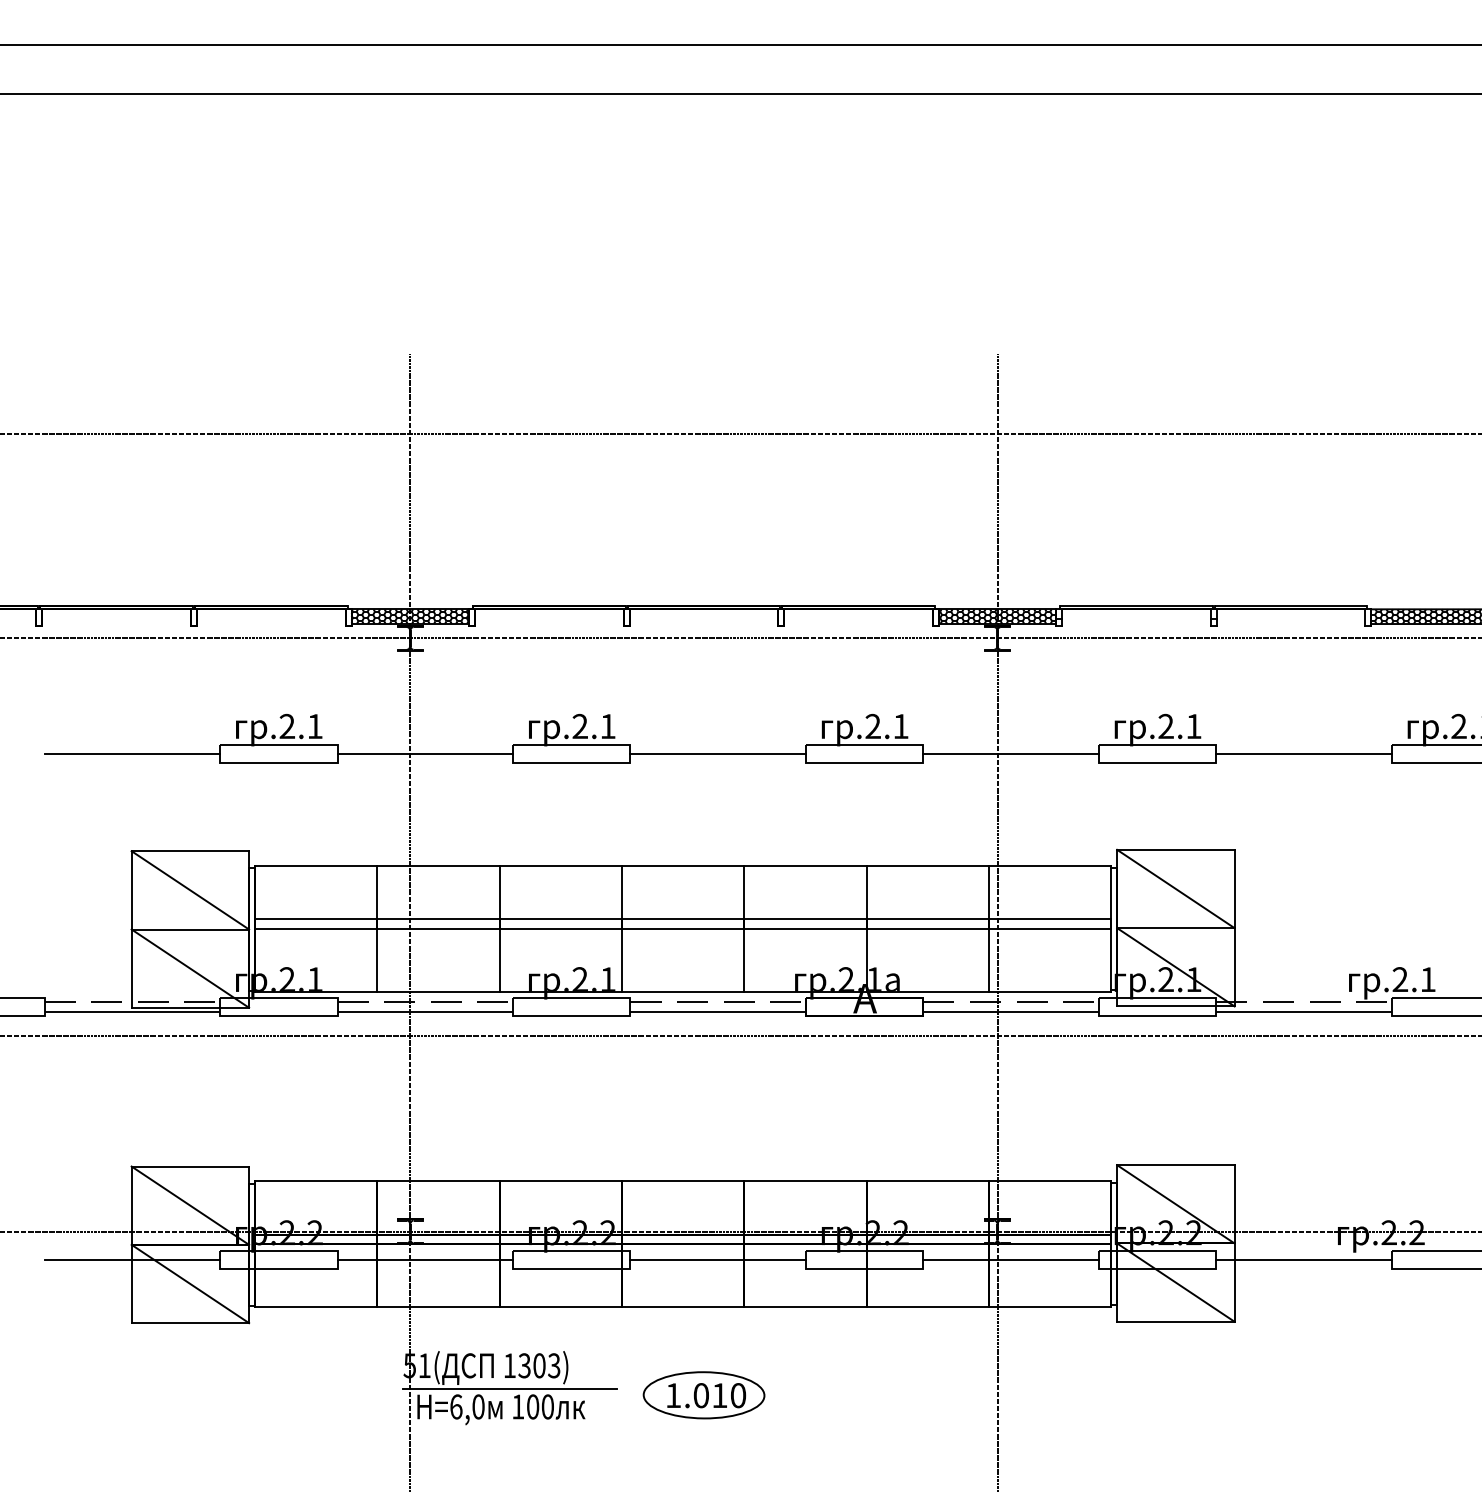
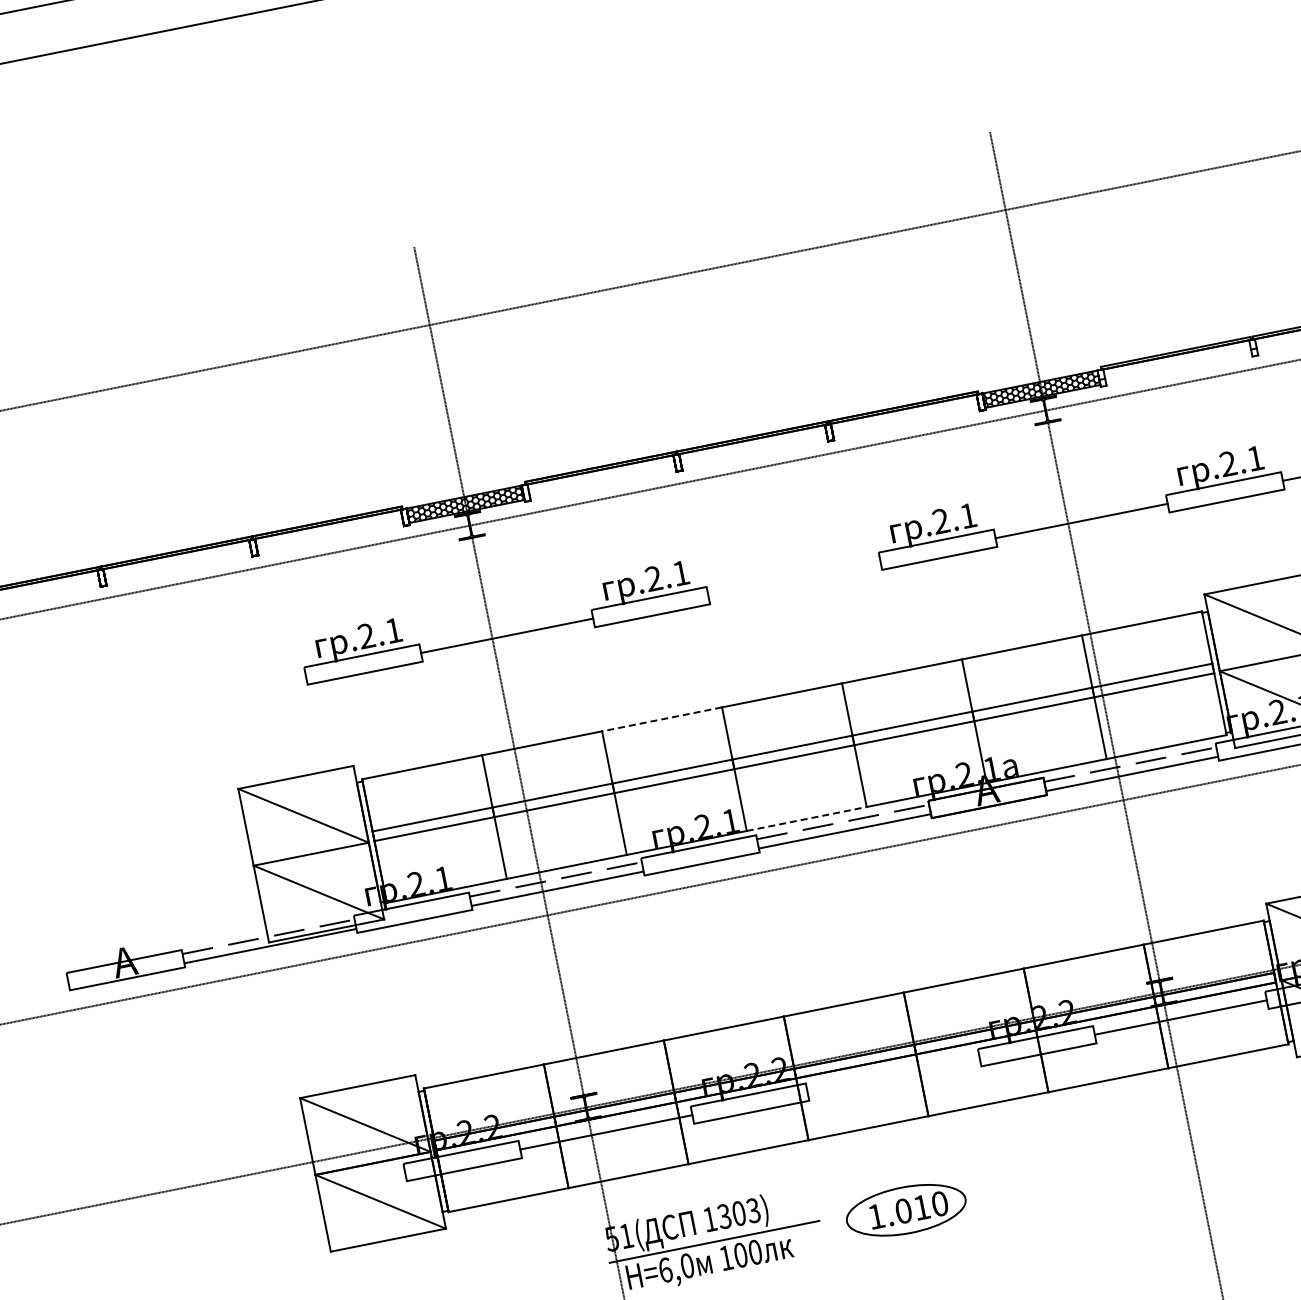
line: (132, 753) -> (220, 692), removed
line: (717, 753) -> (793, 578), removed
line: (560, 866) -> (661, 719), solid -> dashed
line: (683, 992) -> (807, 819), solid -> dashed
line: (132, 1260) -> (319, 1190), removed
line: (717, 1260) -> (893, 1075), removed

